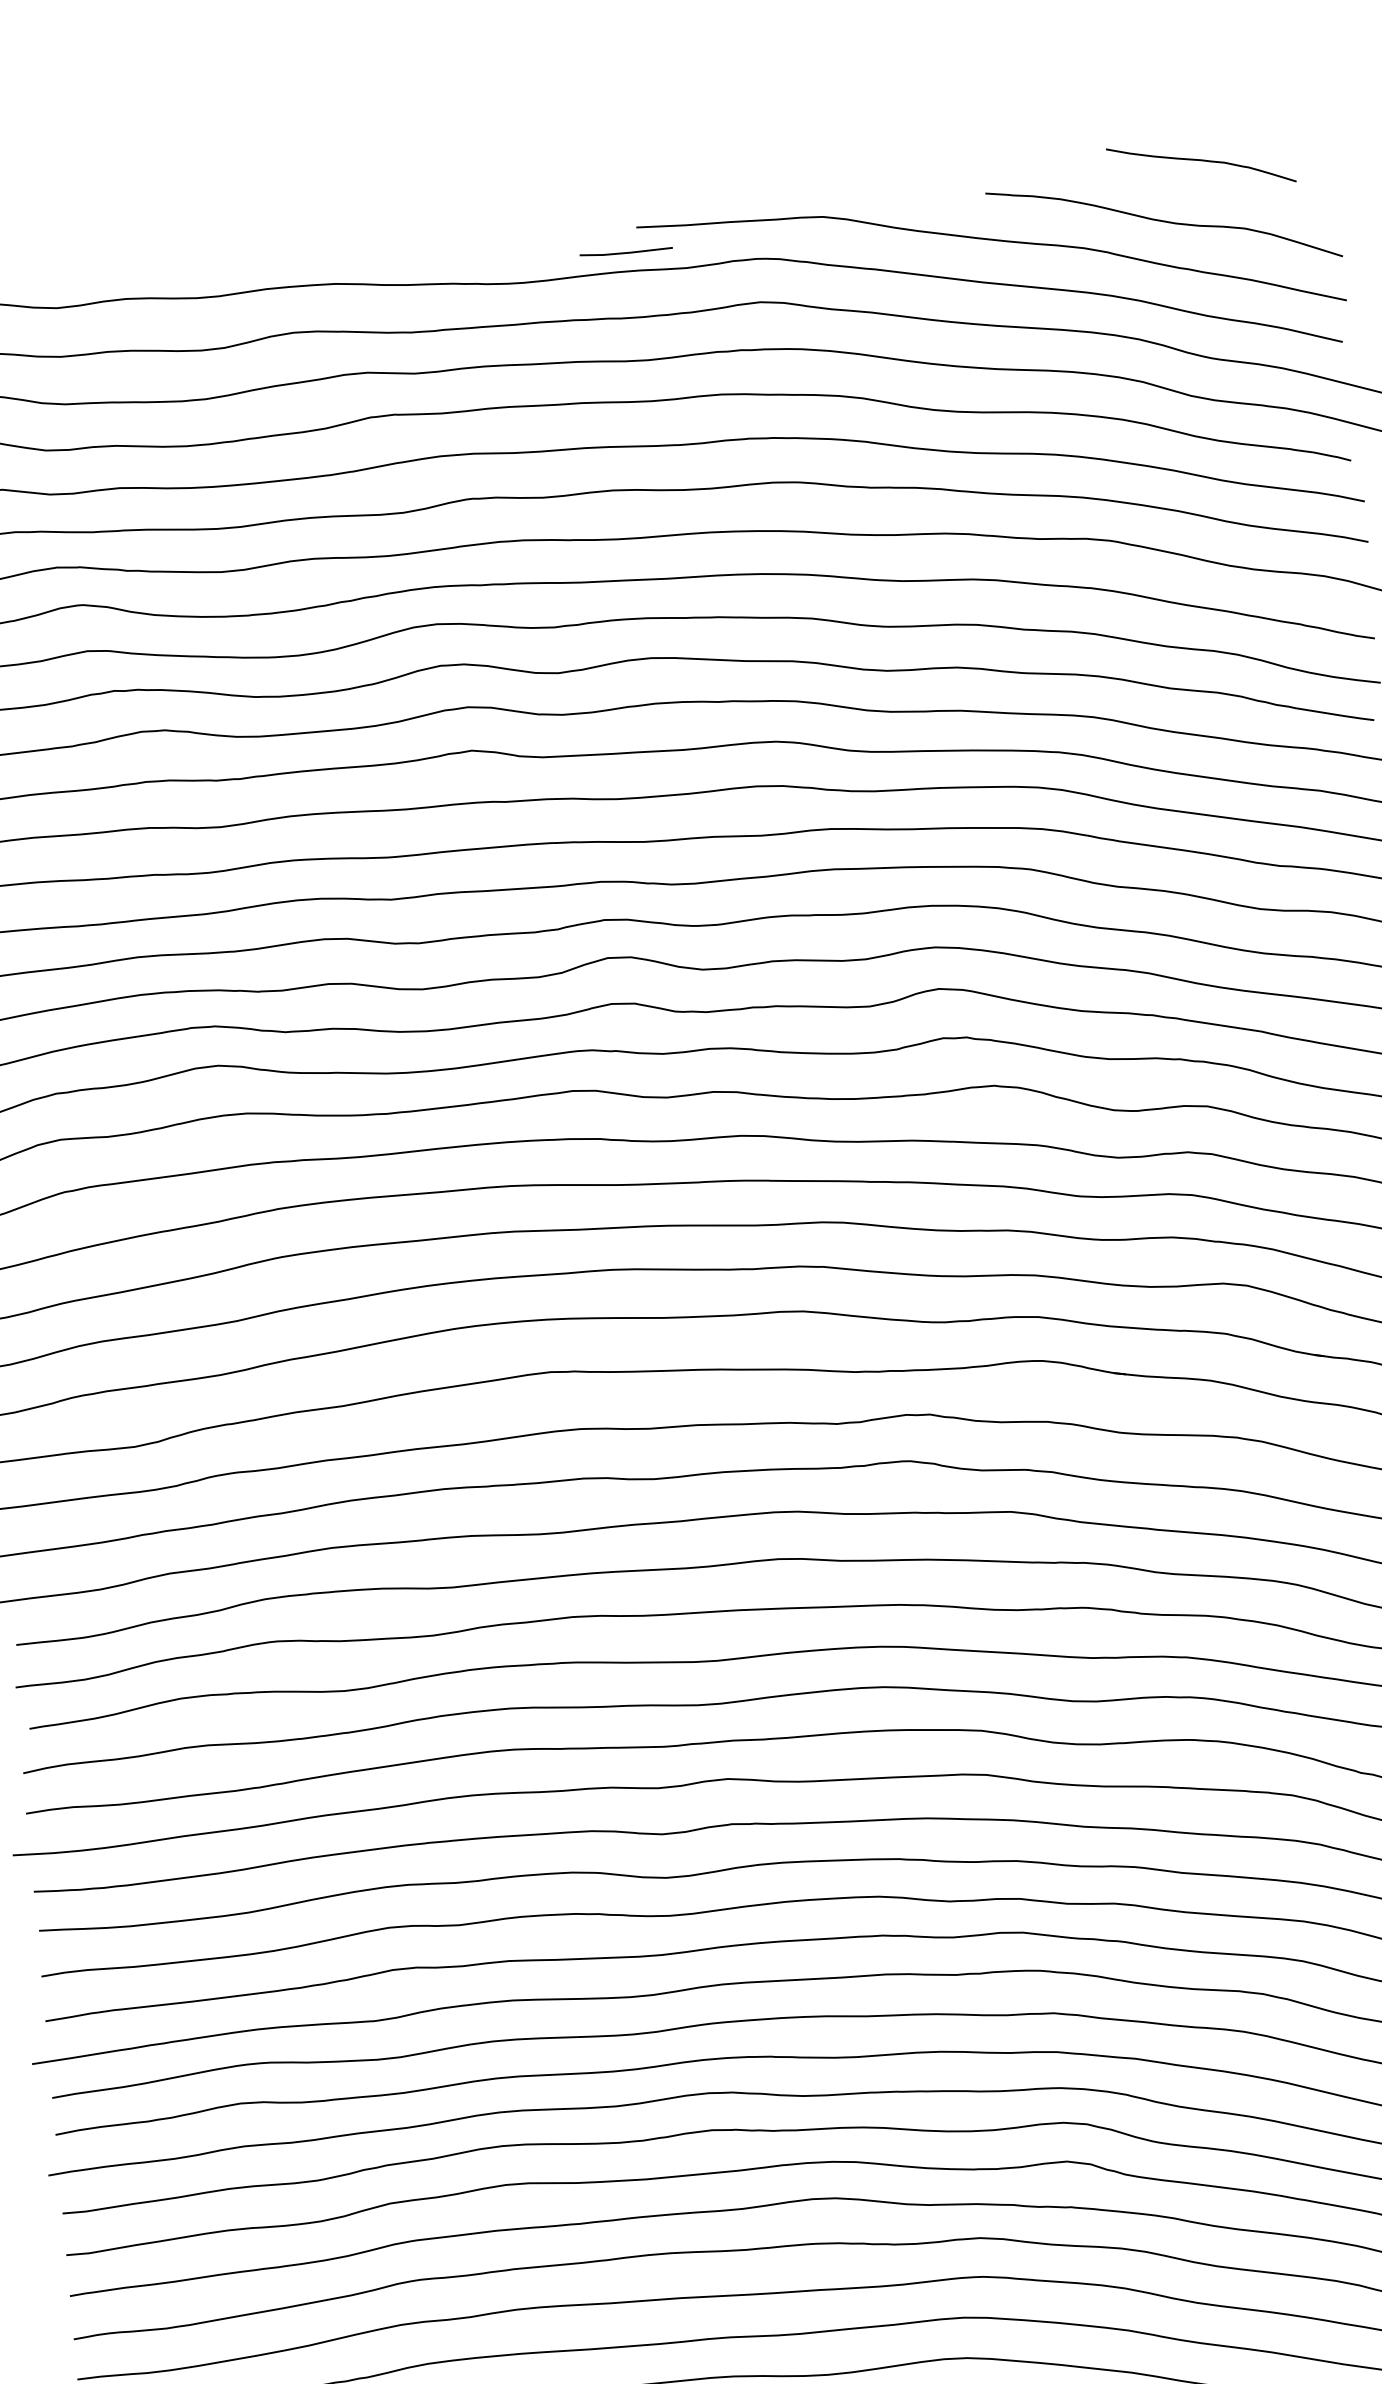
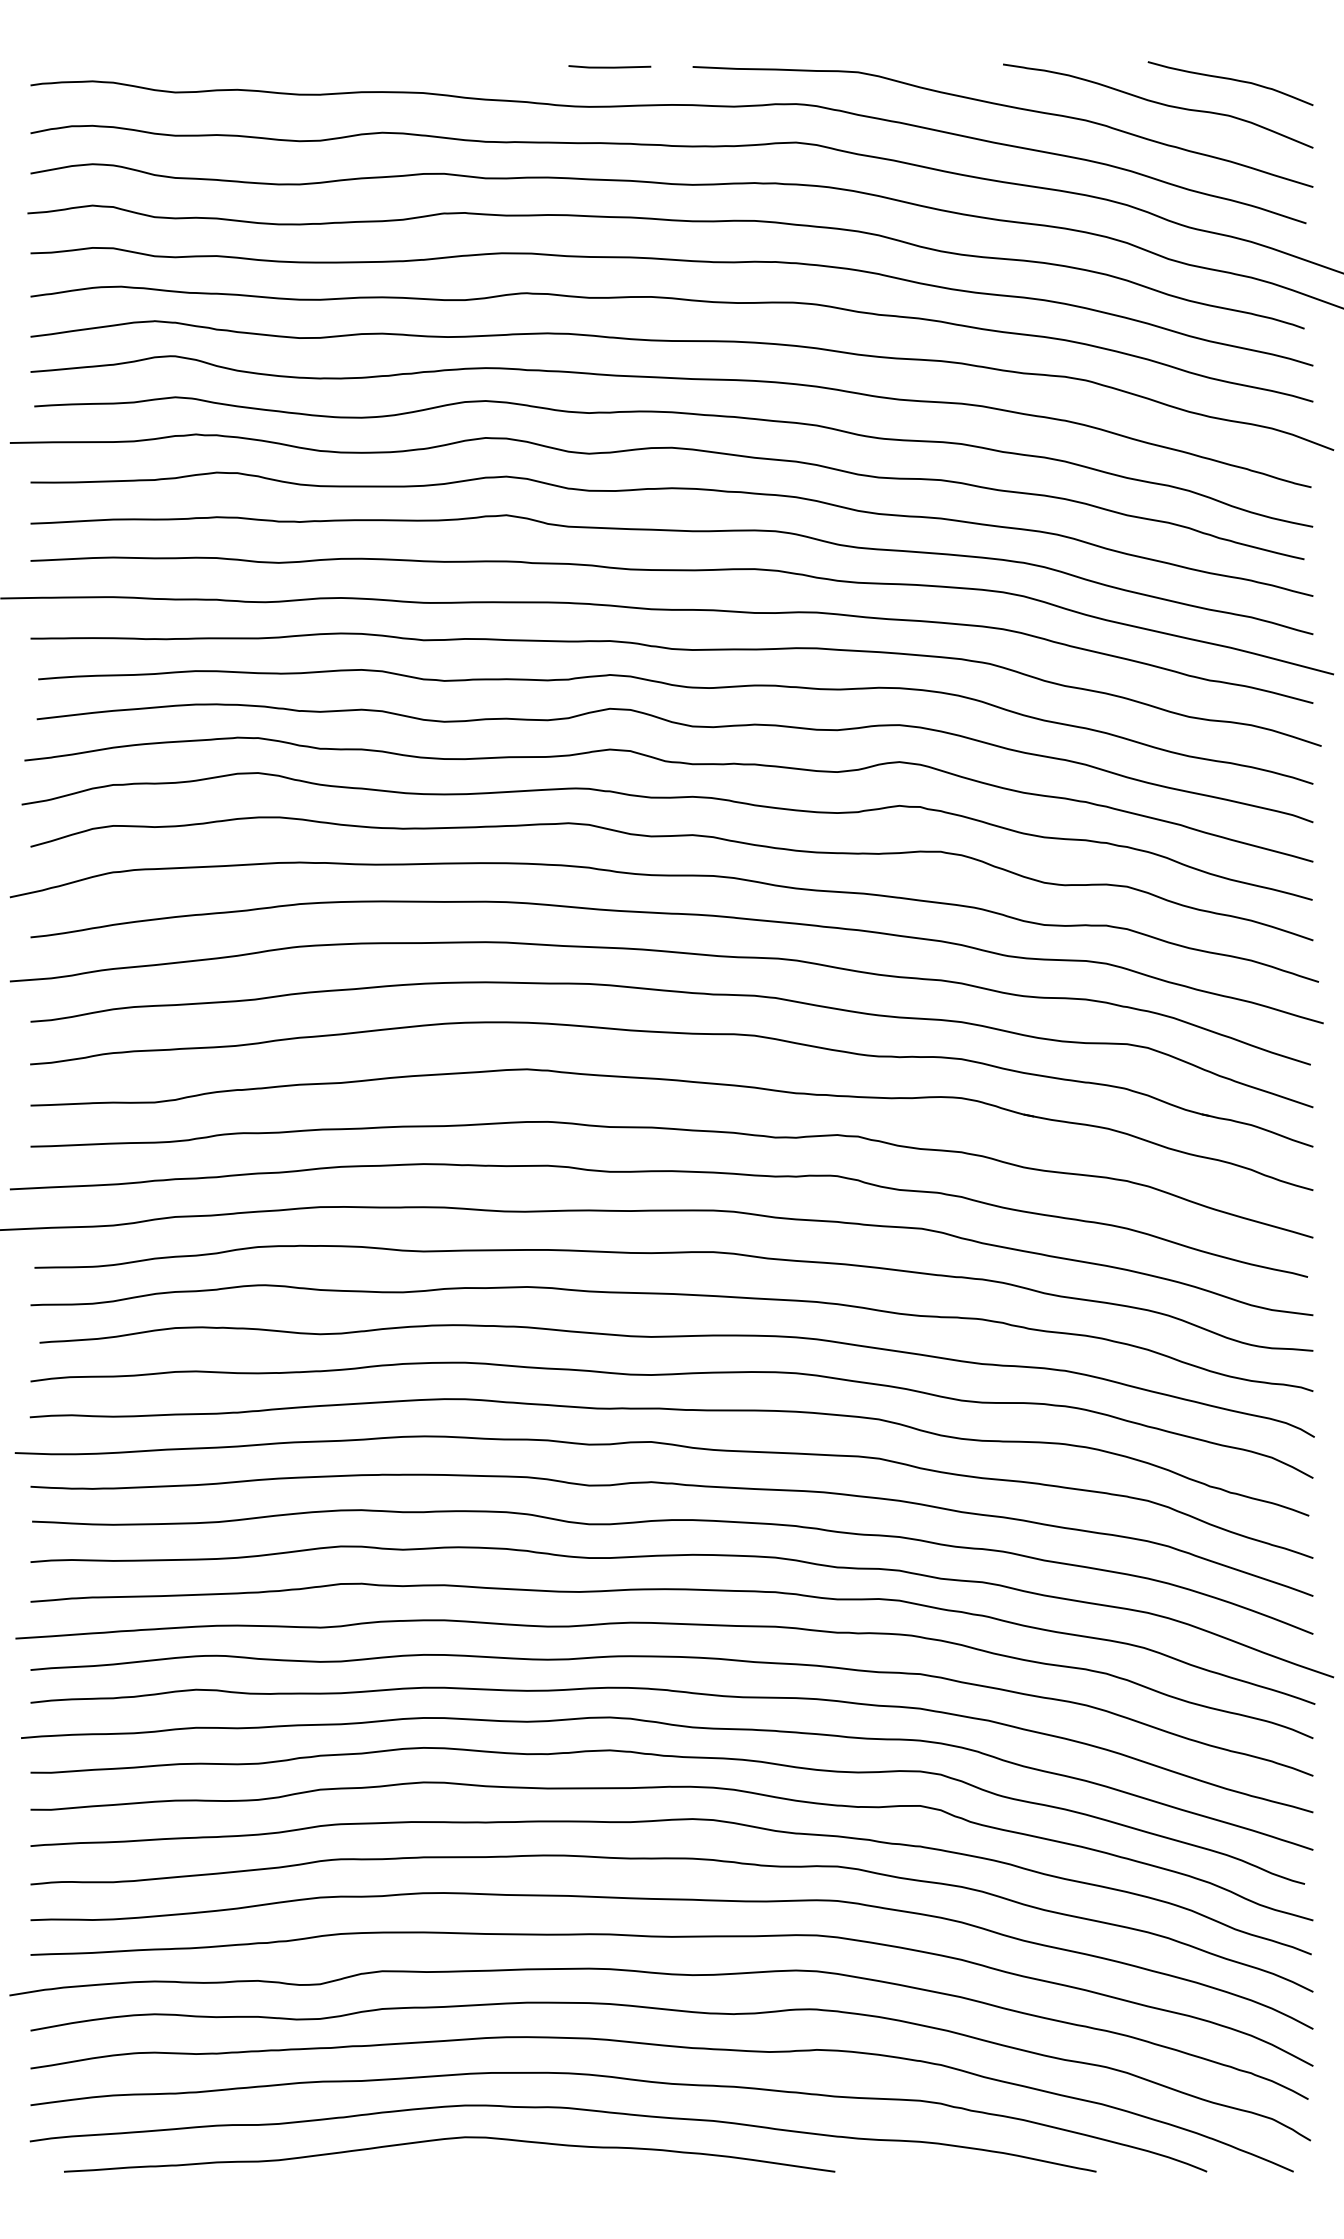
curve: (1201, 161) -> (1231, 80), moved
line: (625, 251) -> (609, 66), moved

